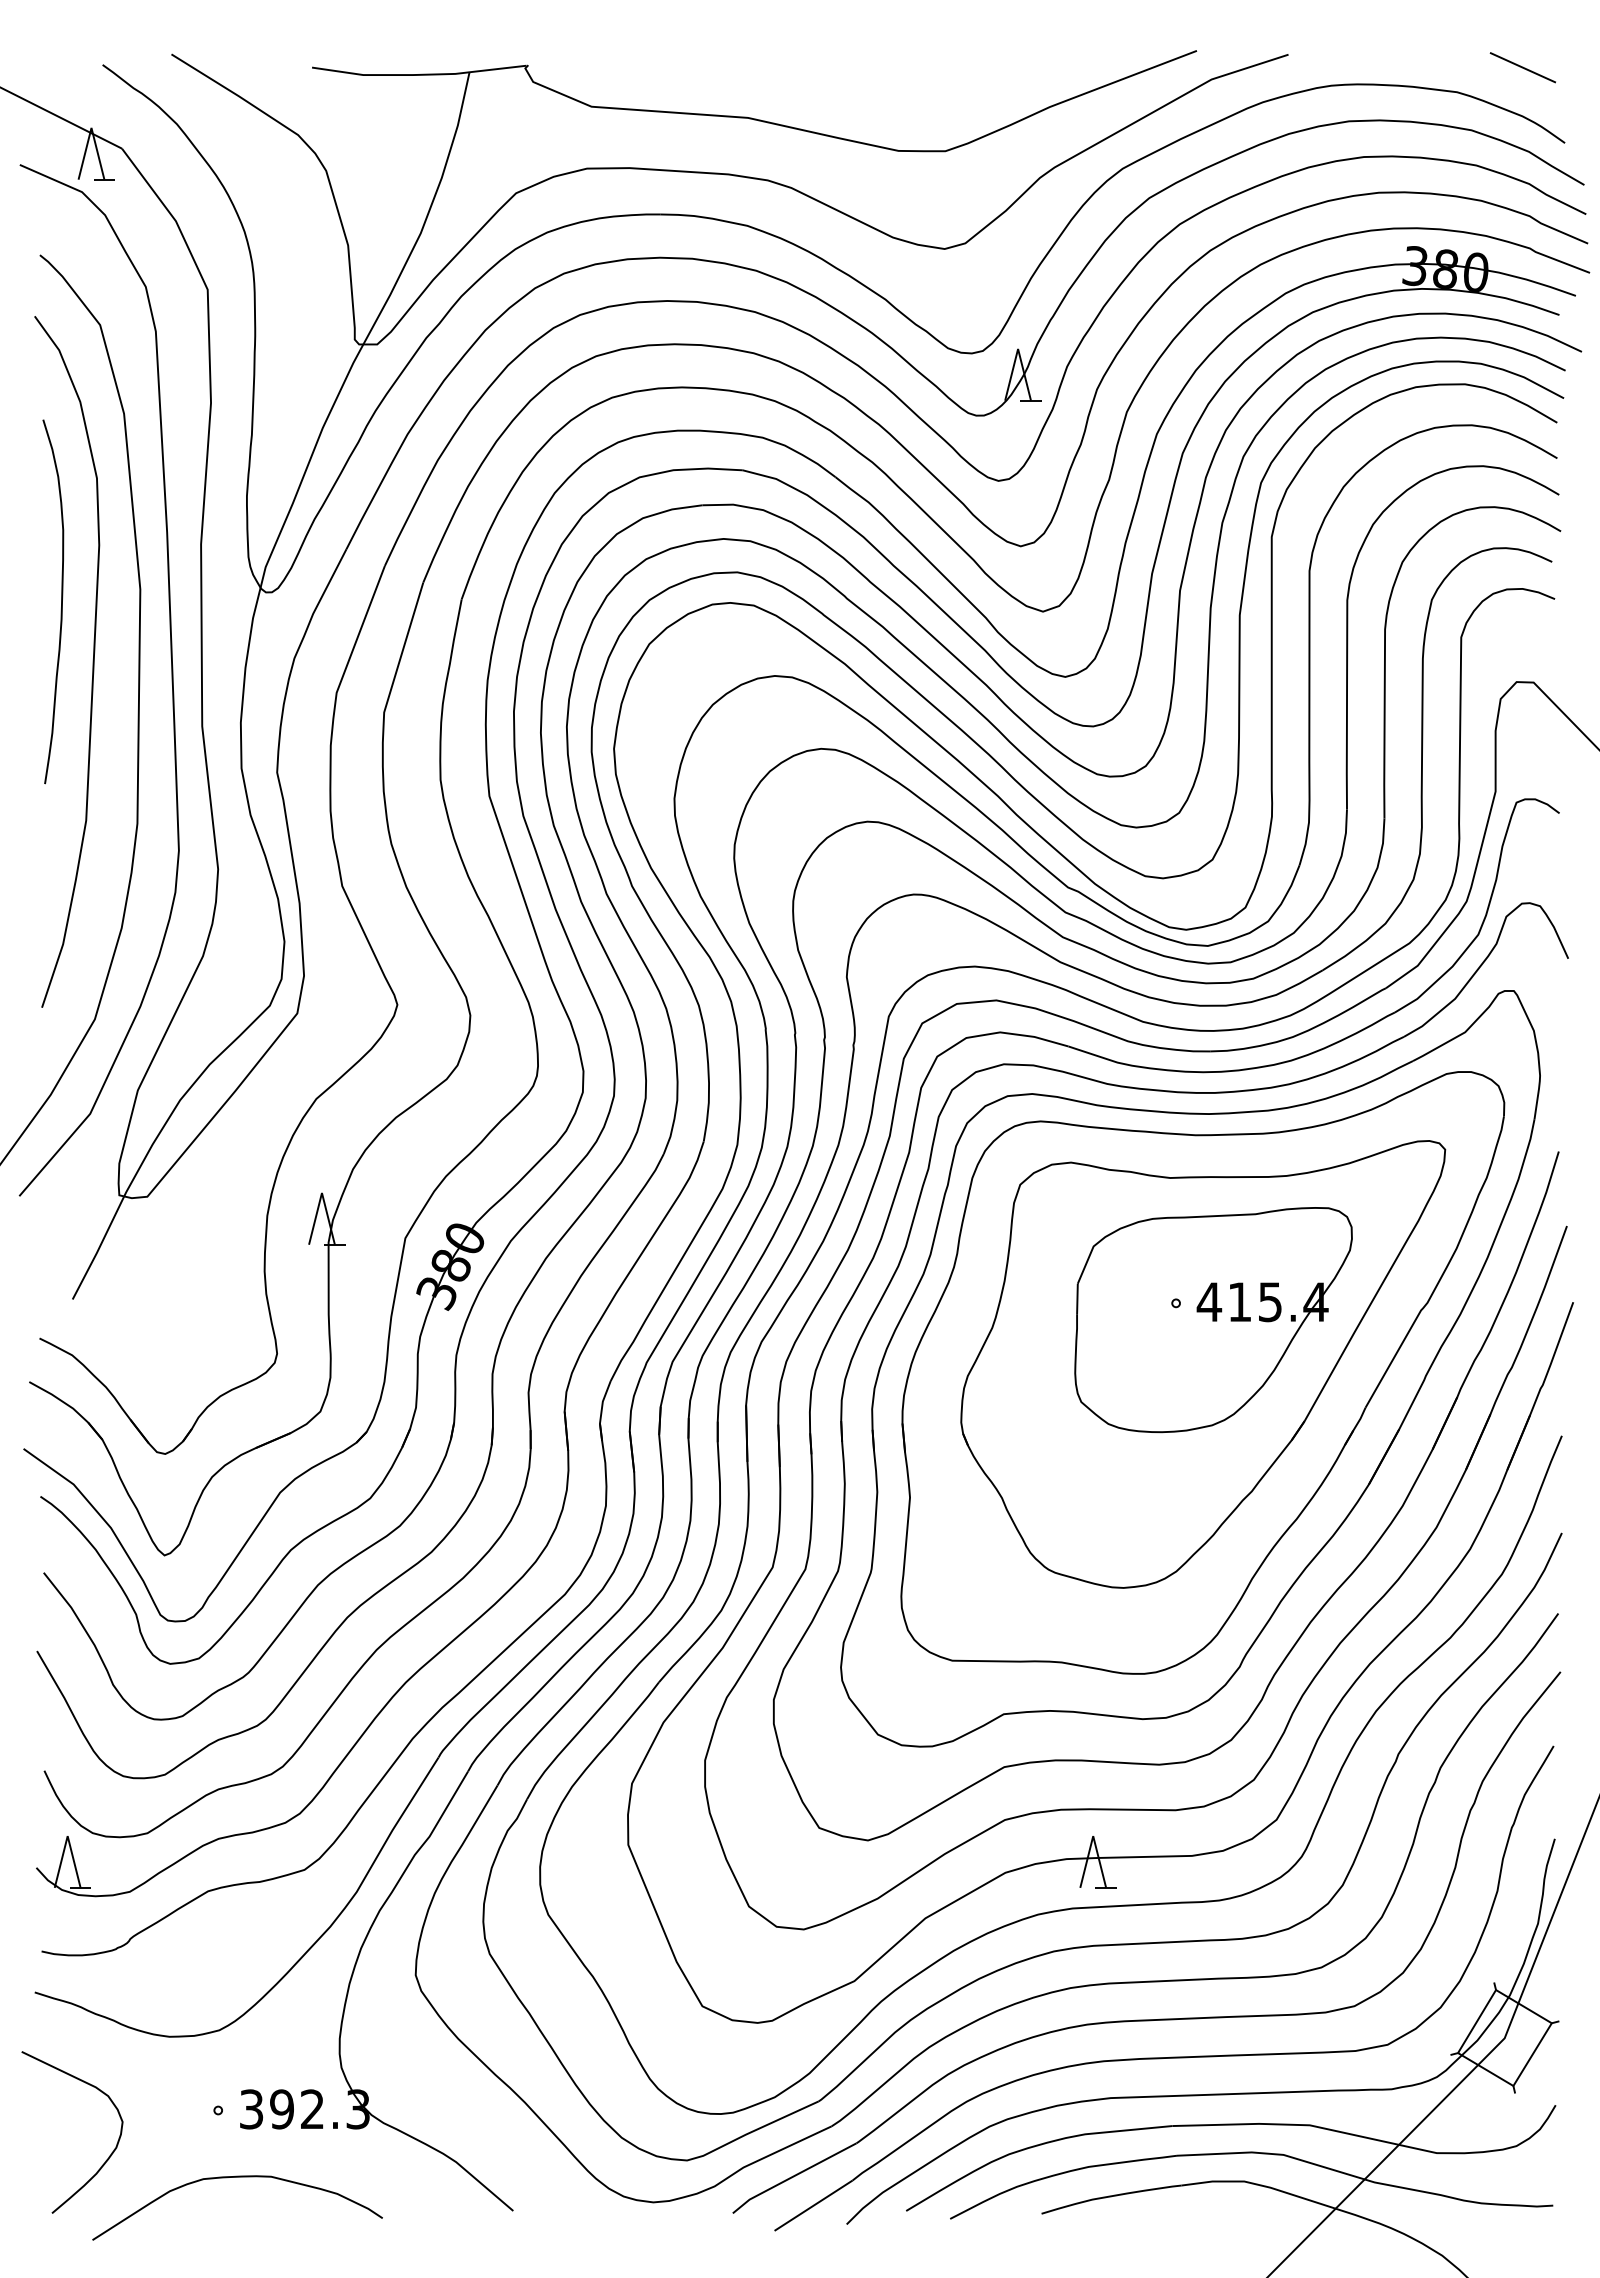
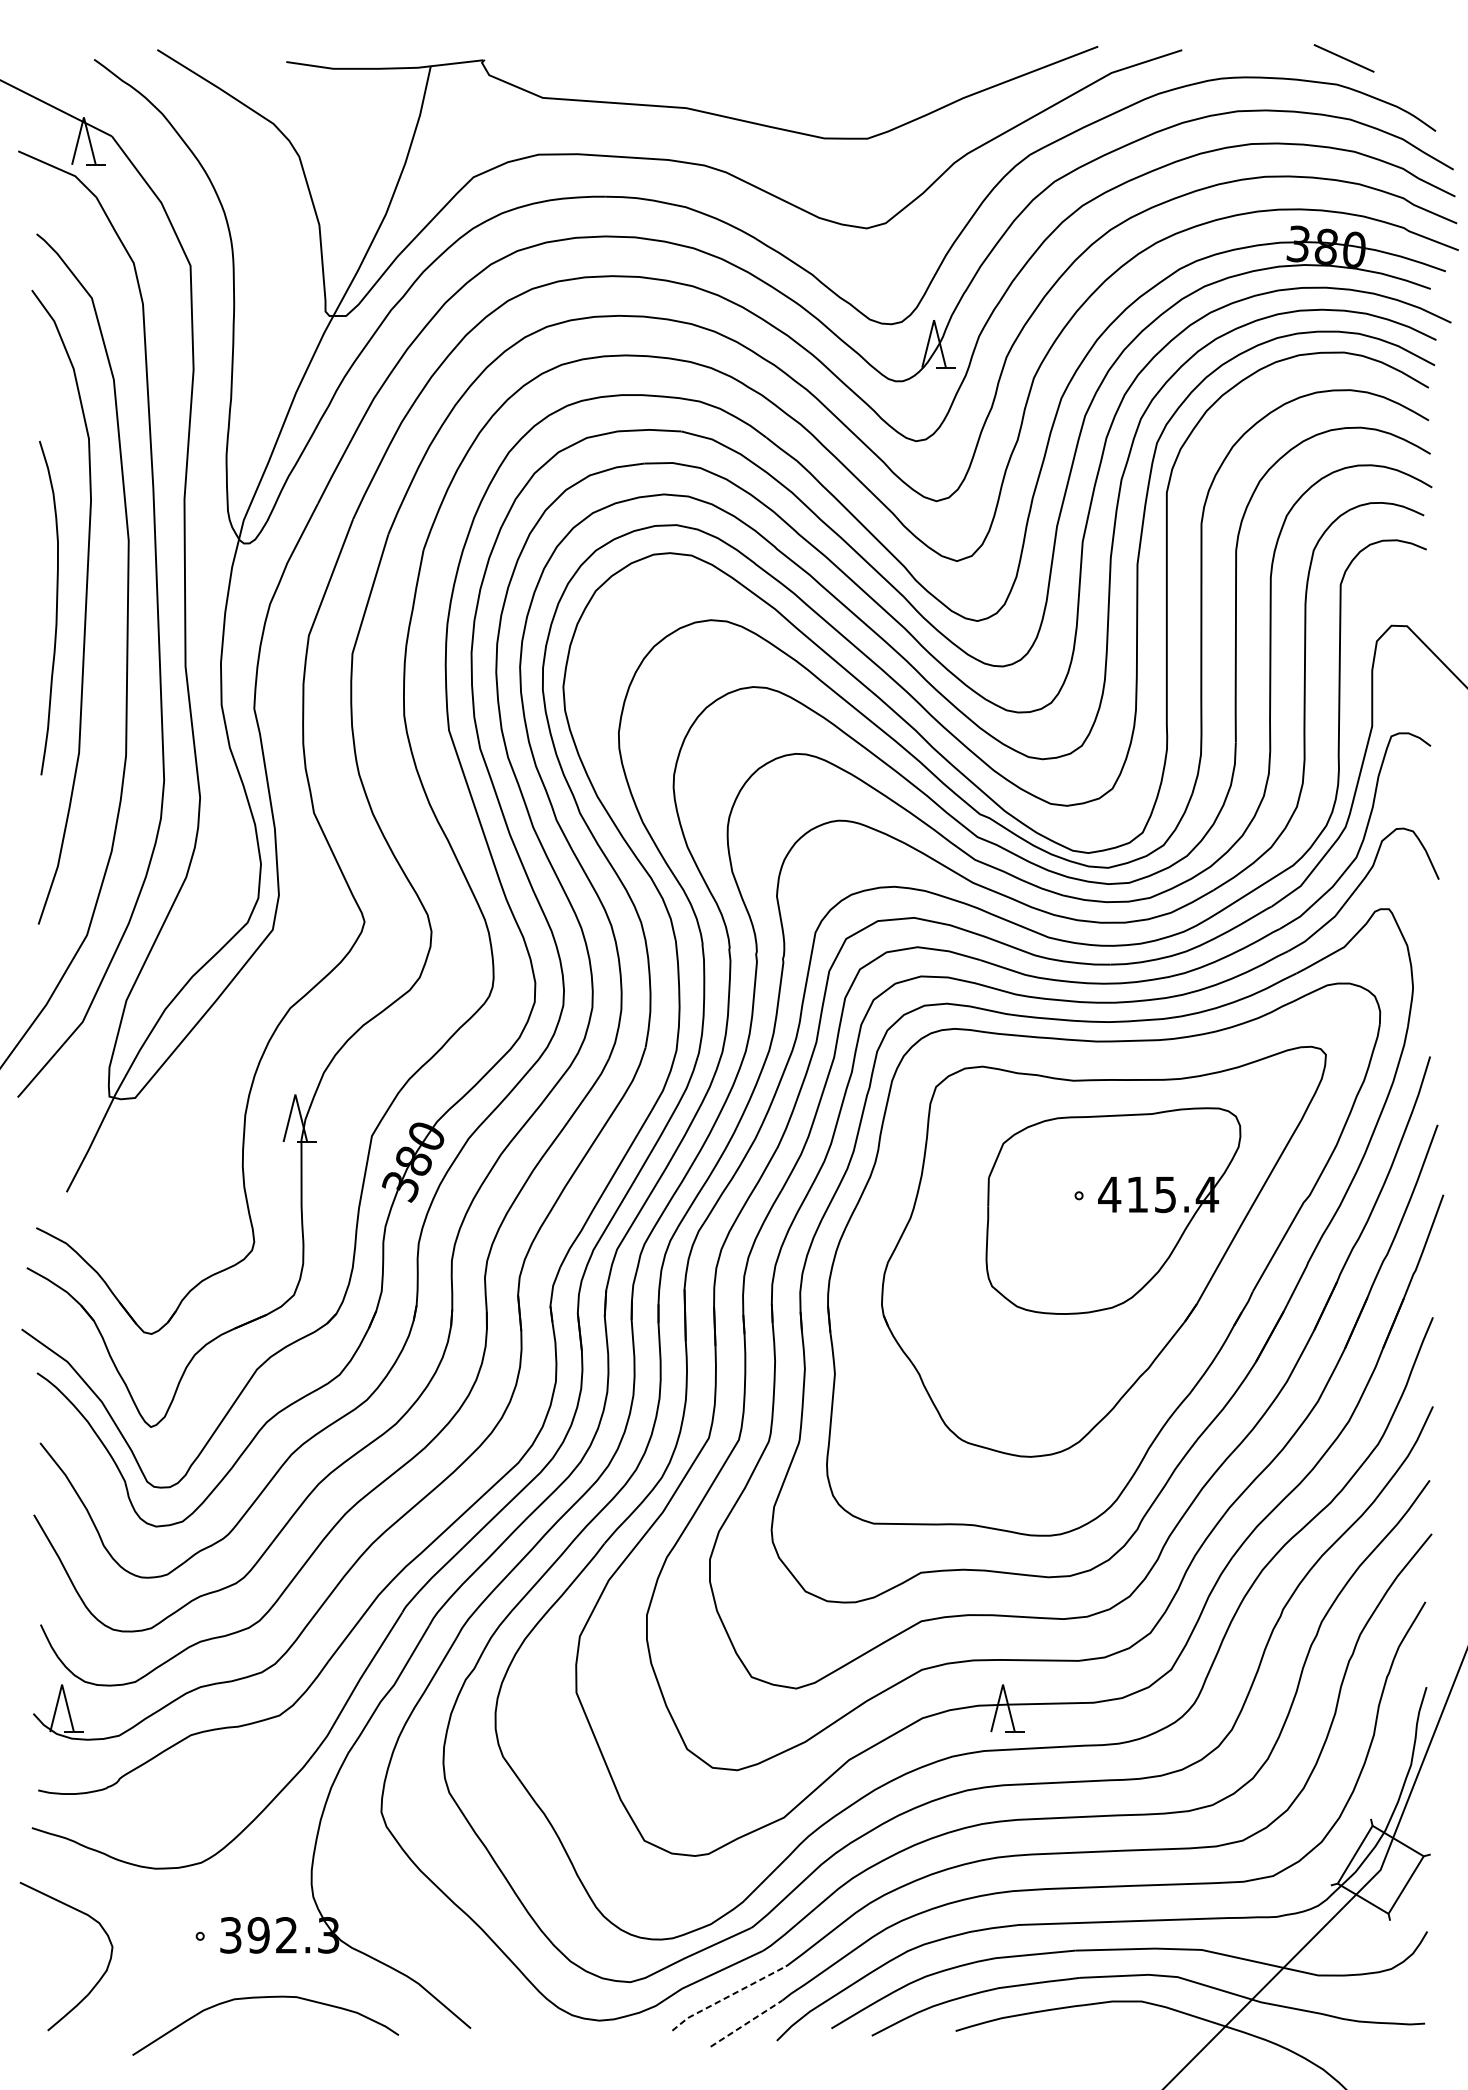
line: (1522, 67) -> (1343, 58), moved
curve: (61, 601) -> (56, 607), moved
line: (792, 2176) -> (727, 1996), solid -> dashed
curve: (237, 2177) -> (265, 1997), moved
line: (814, 2205) -> (747, 2023), solid -> dashed

